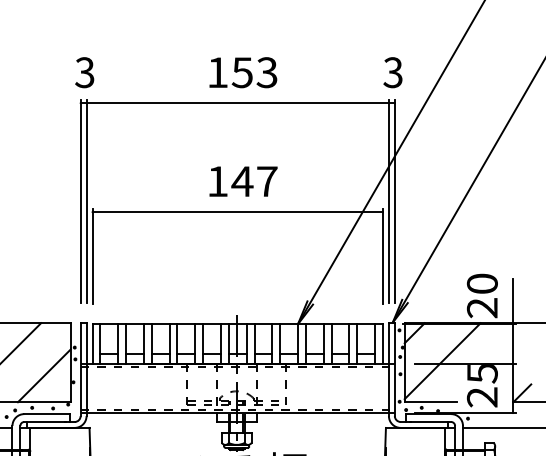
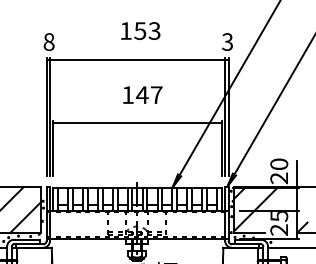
text: (83, 71) -> (48, 41), 3 -> 8
text: (242, 71) -> (140, 30), moved
text: (242, 180) -> (142, 94), moved

